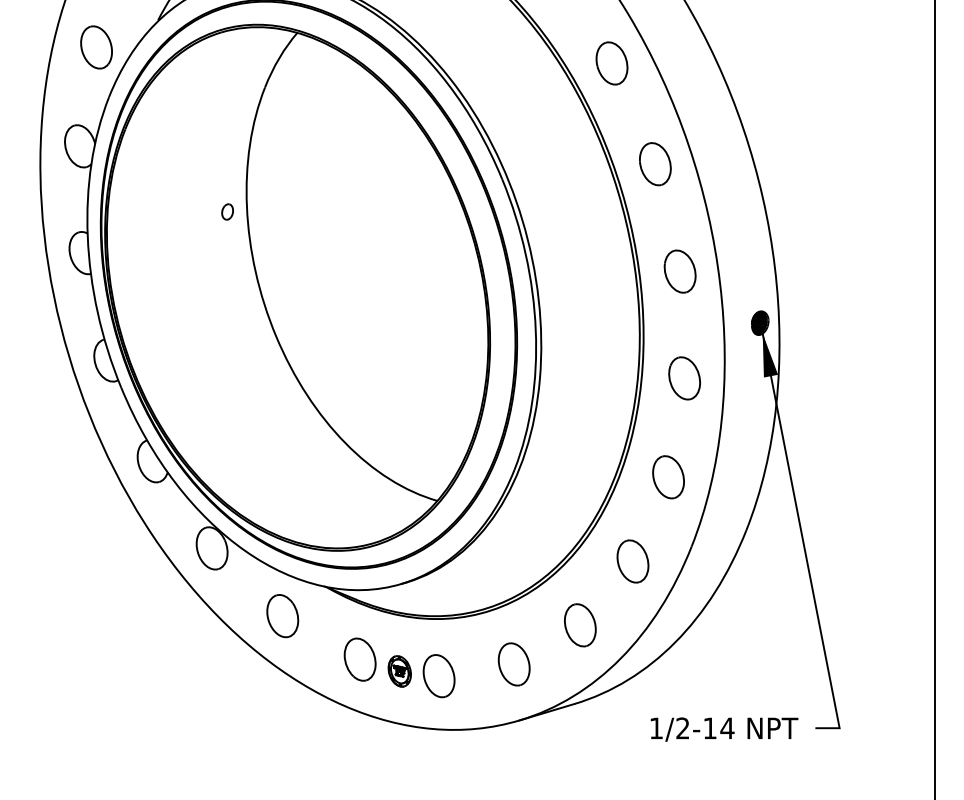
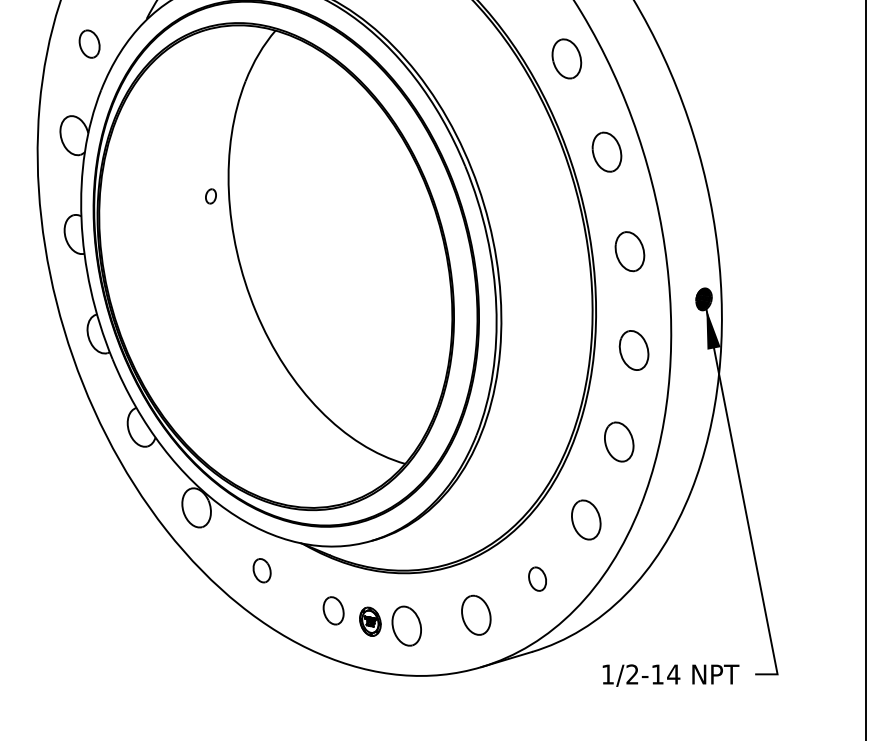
part: (96, 47) -> (89, 44), size x0.7
part: (282, 616) -> (261, 570), size x0.6
part: (580, 625) -> (537, 579), size x0.6
part: (359, 659) -> (333, 610), size x0.7

